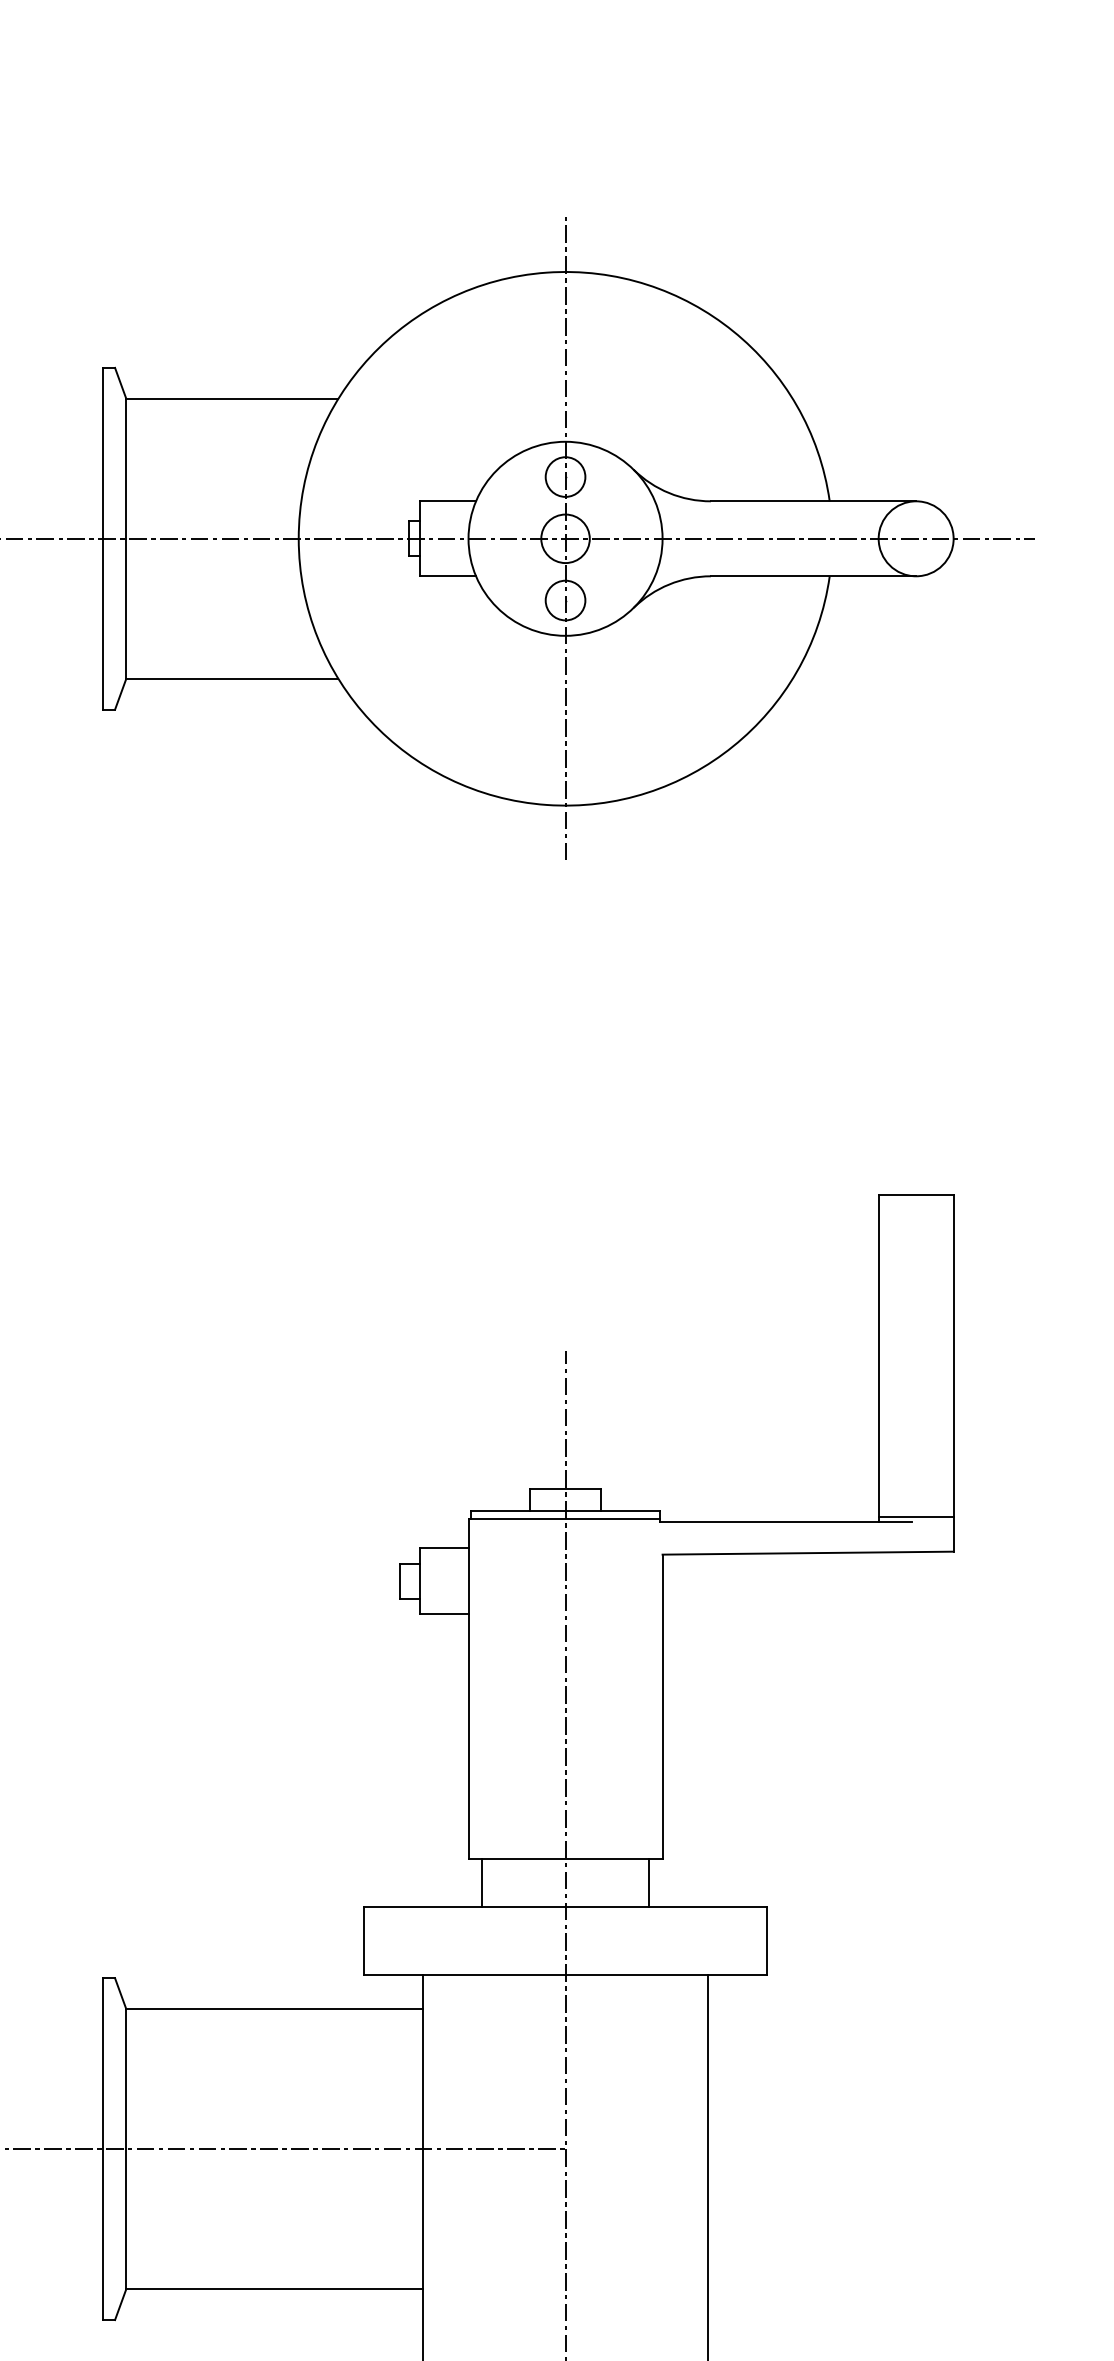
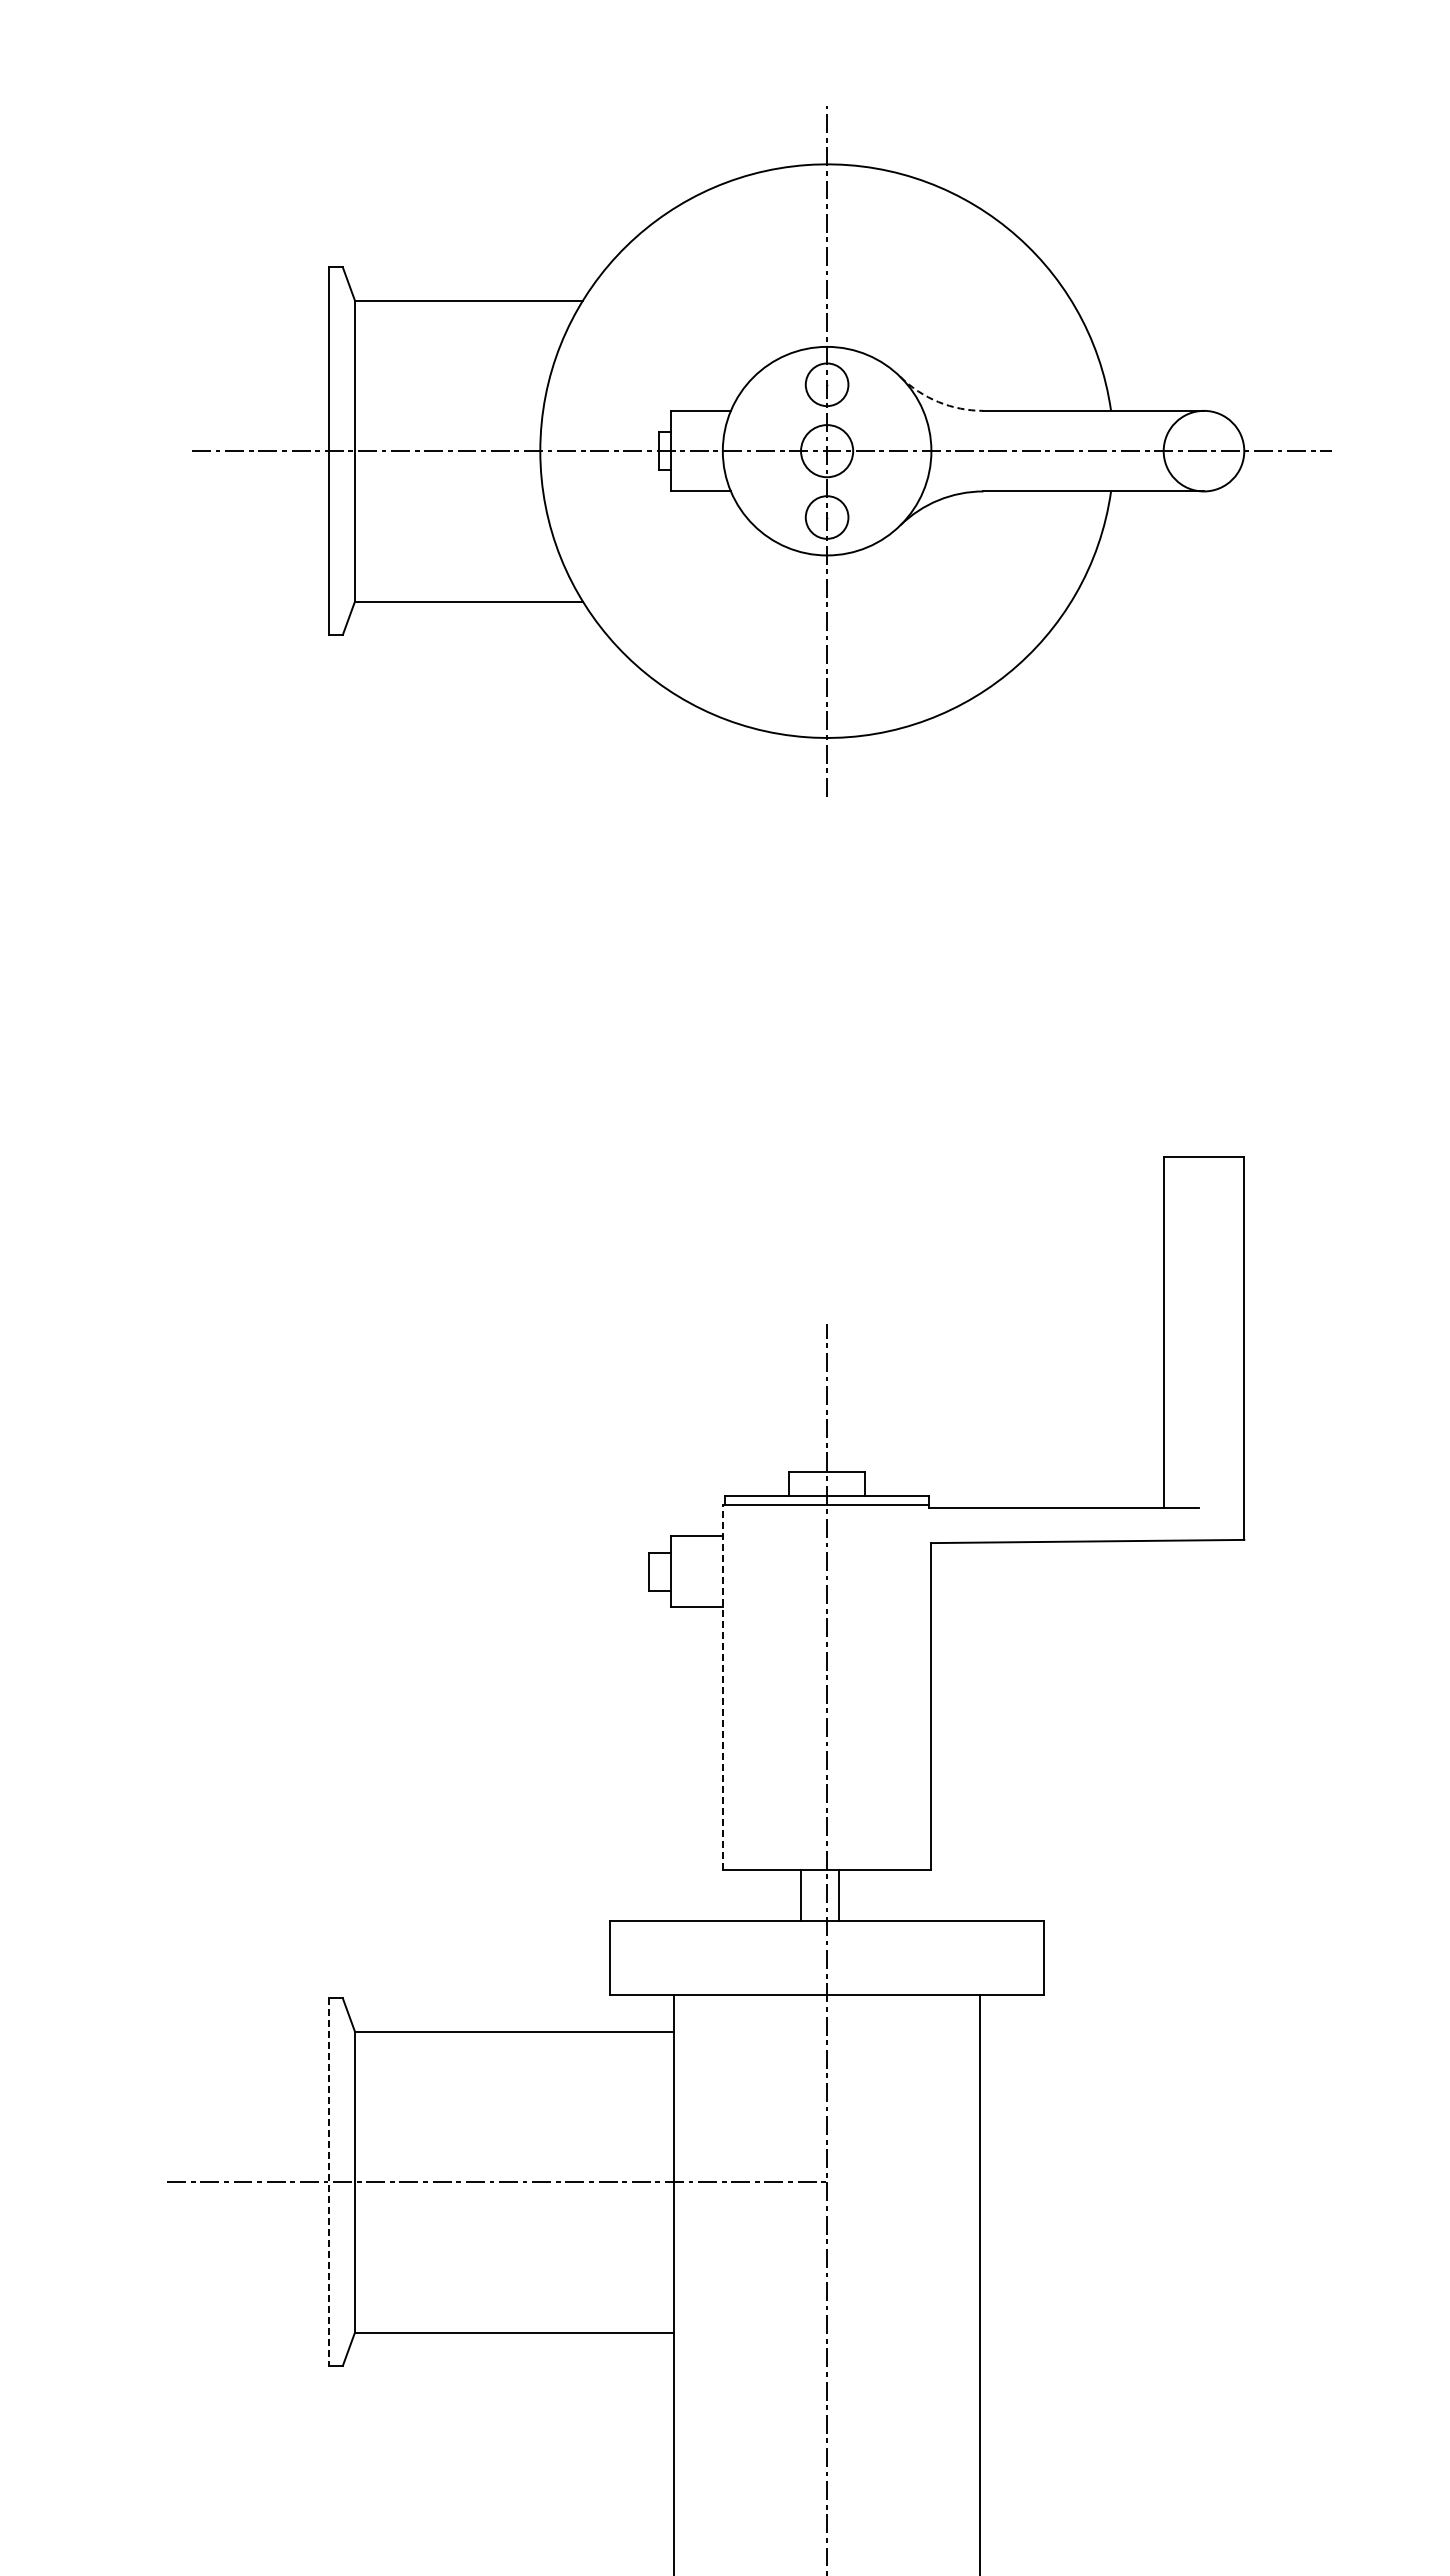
arc: (669, 493) -> (938, 402), solid -> dashed
line: (915, 1516) -> (1203, 1502), removed
line: (468, 1688) -> (722, 1687), solid -> dashed
line: (482, 1882) -> (801, 1895), moved
line: (649, 1882) -> (839, 1895), moved
line: (102, 2149) -> (329, 2182), solid -> dashed

